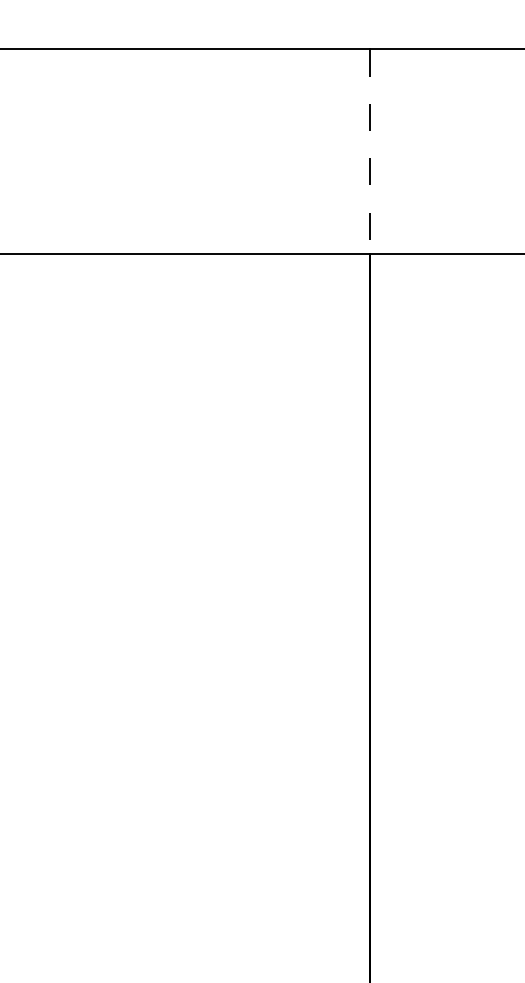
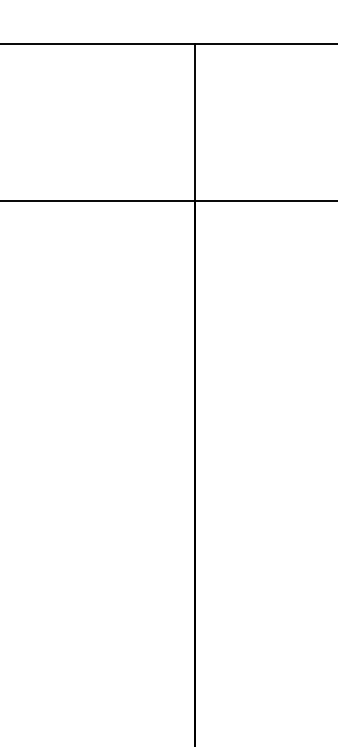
line: (369, 151) -> (194, 122), dashed -> solid

